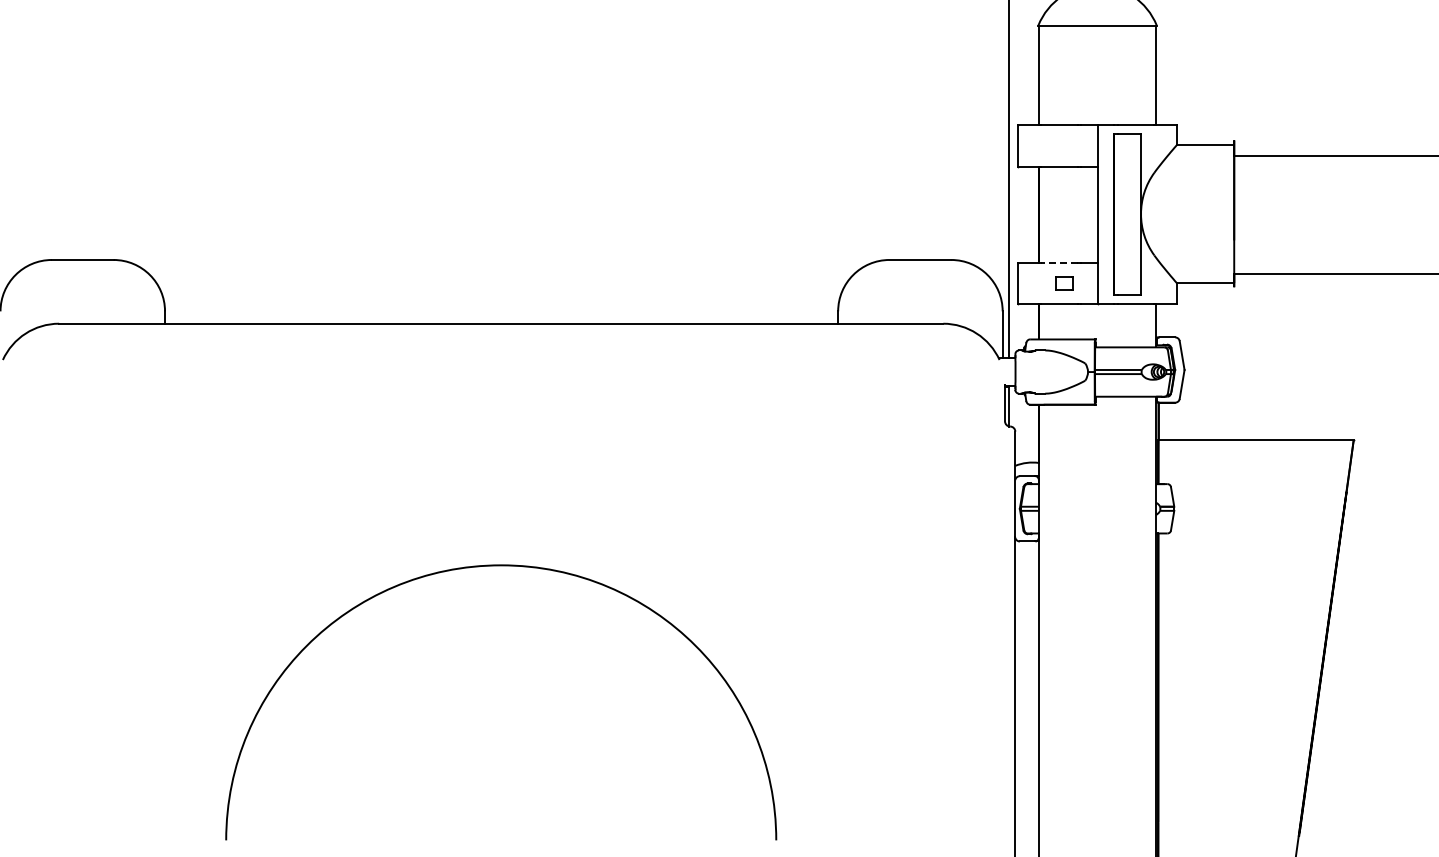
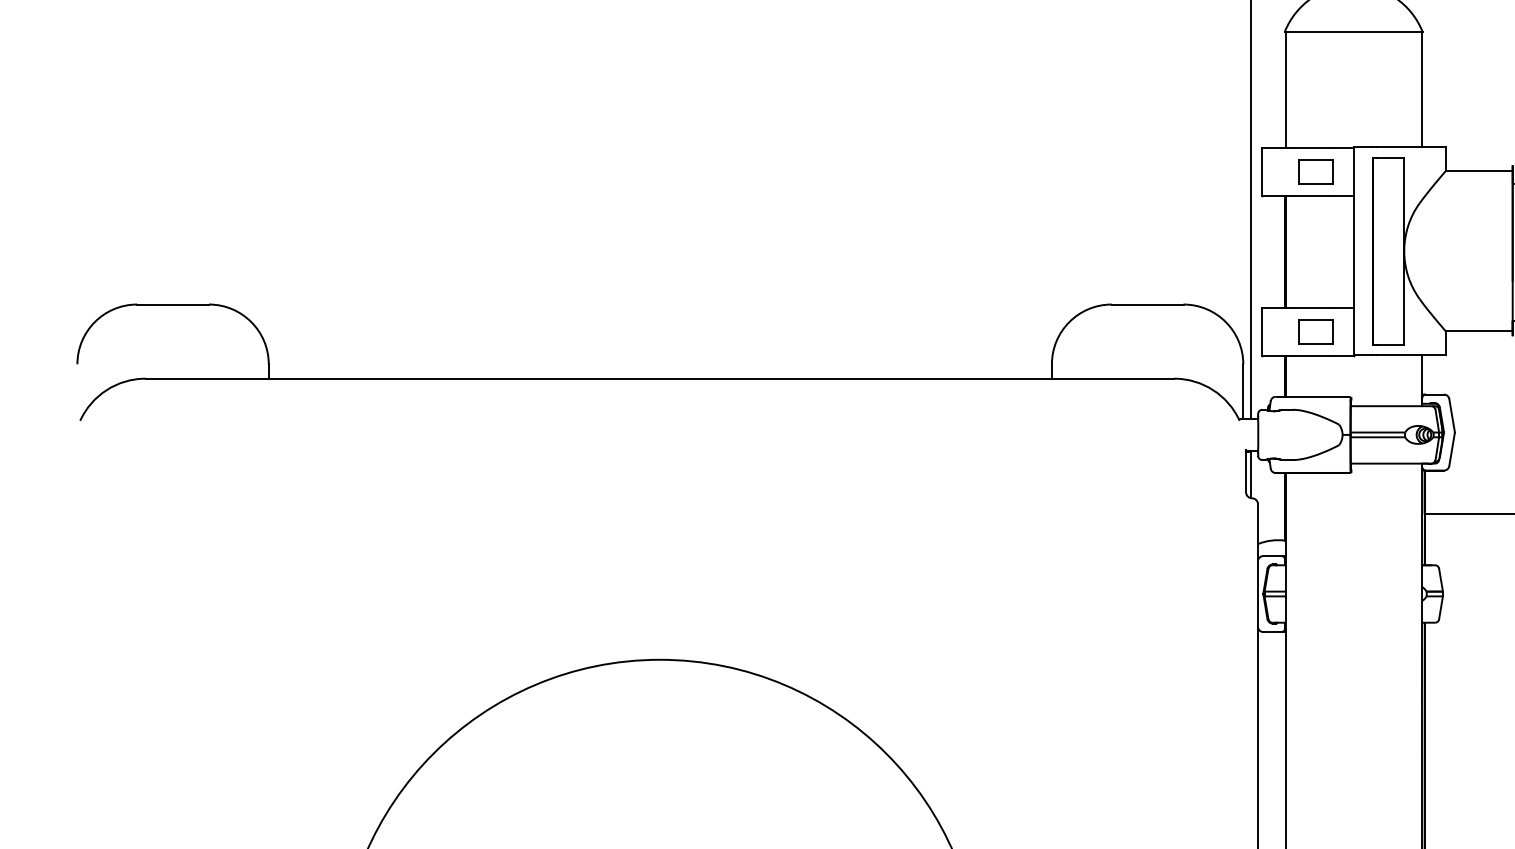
part: (1064, 145) -> (1315, 171), added
line: (1058, 262) -> (1308, 307), dashed -> solid
part: (1064, 283) -> (1315, 331), size x1.67

